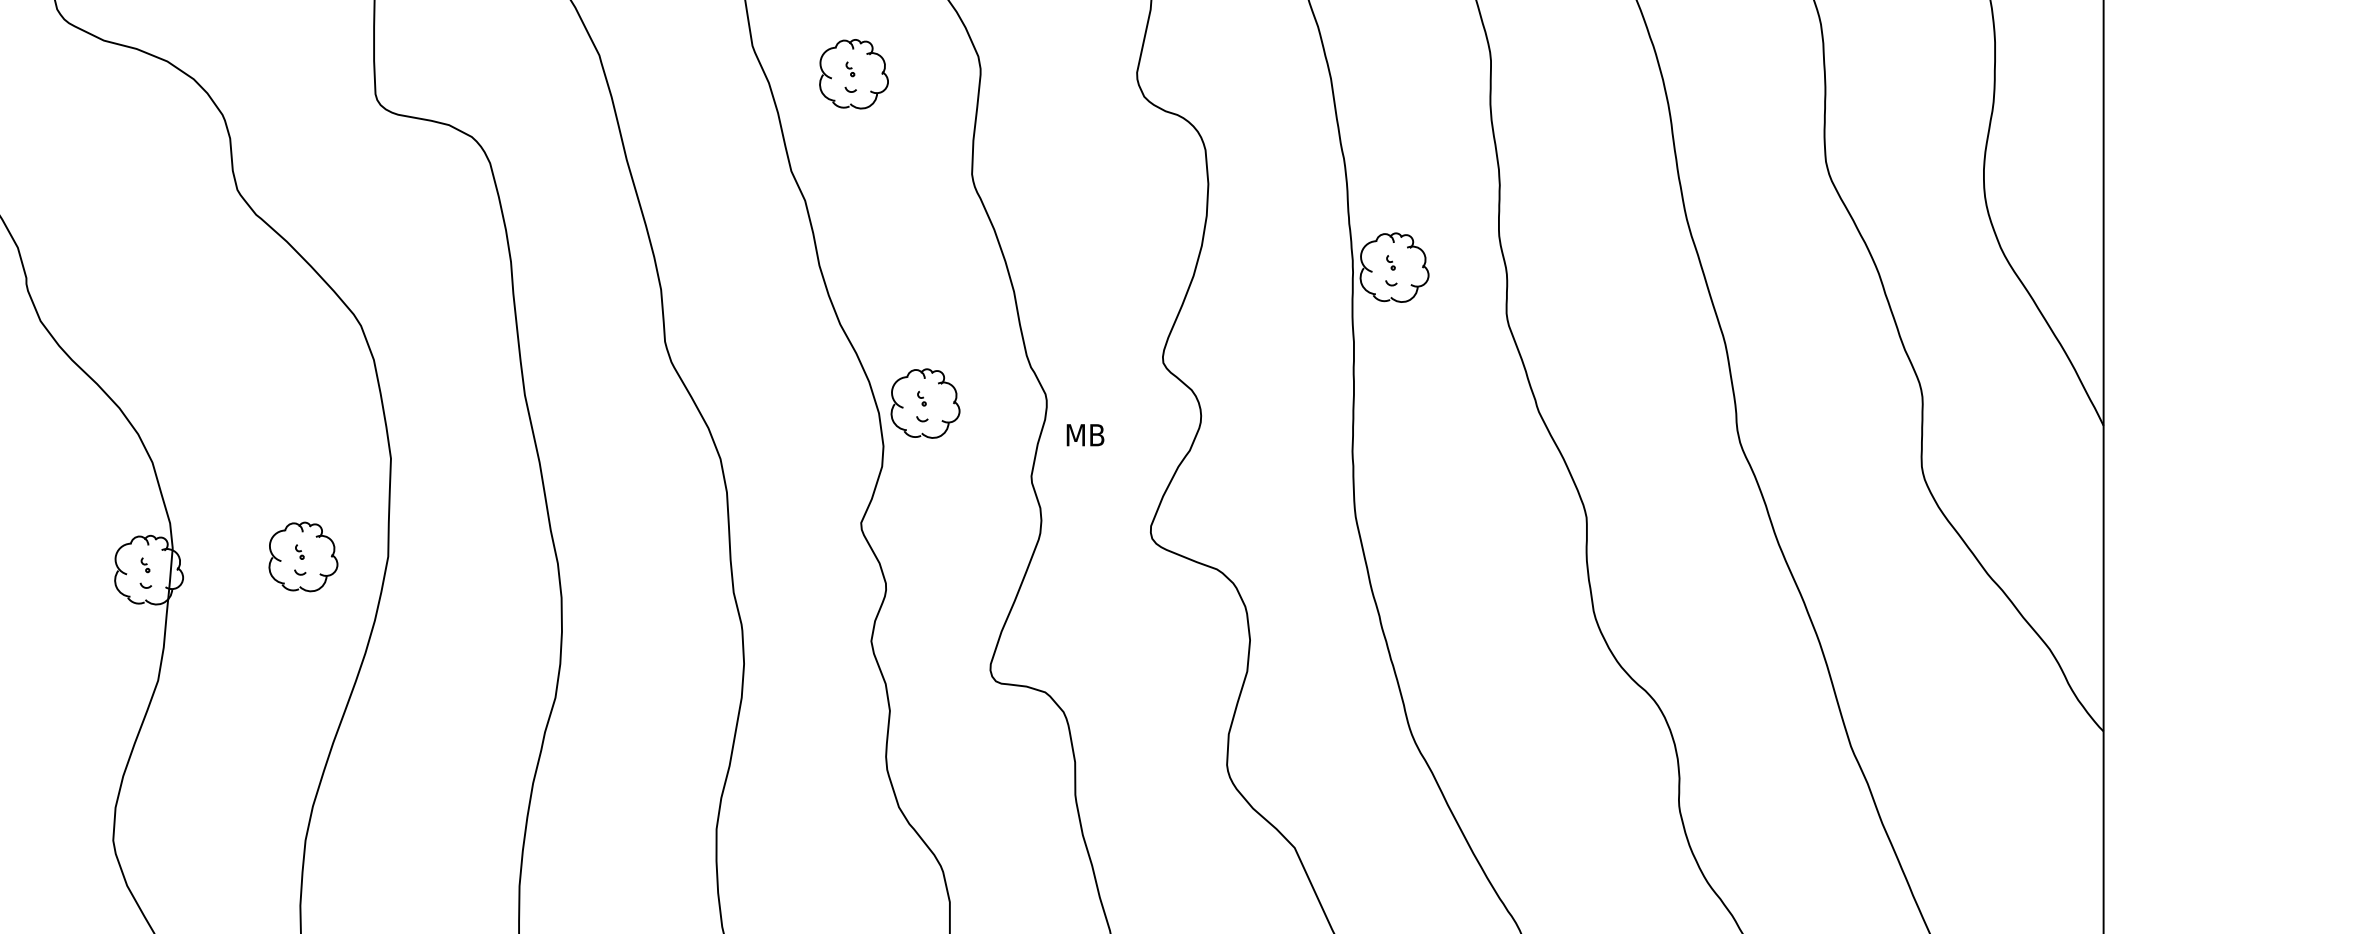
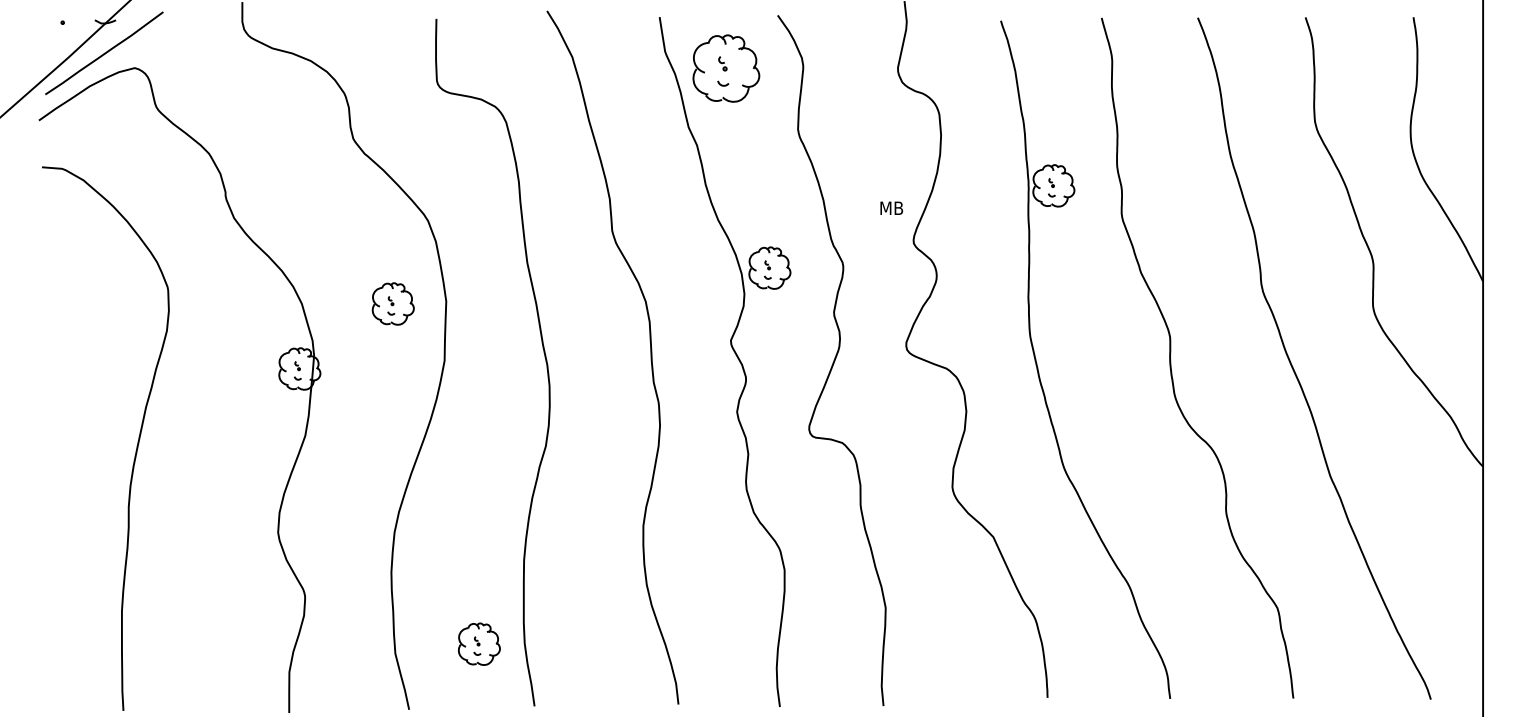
part: (853, 73) -> (726, 68), size x1.6
text: (1085, 433) -> (891, 207), moved
part: (302, 556) -> (392, 303), moved

